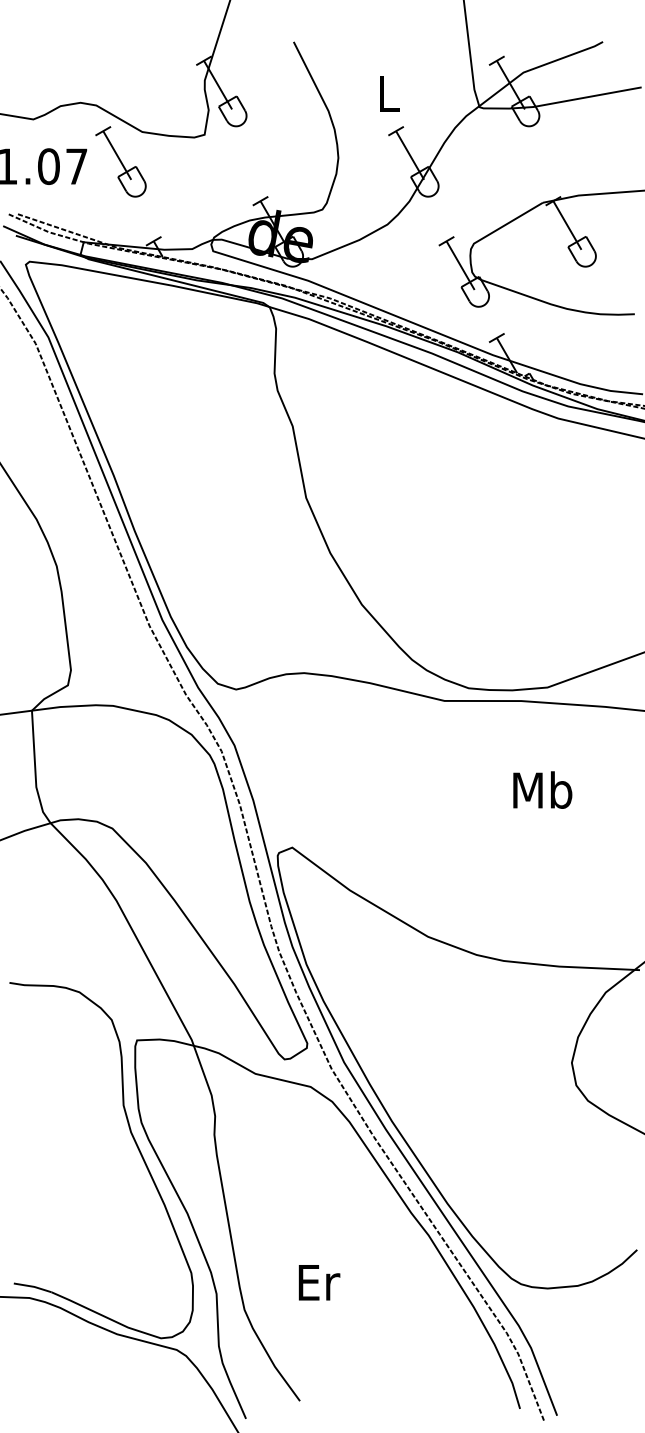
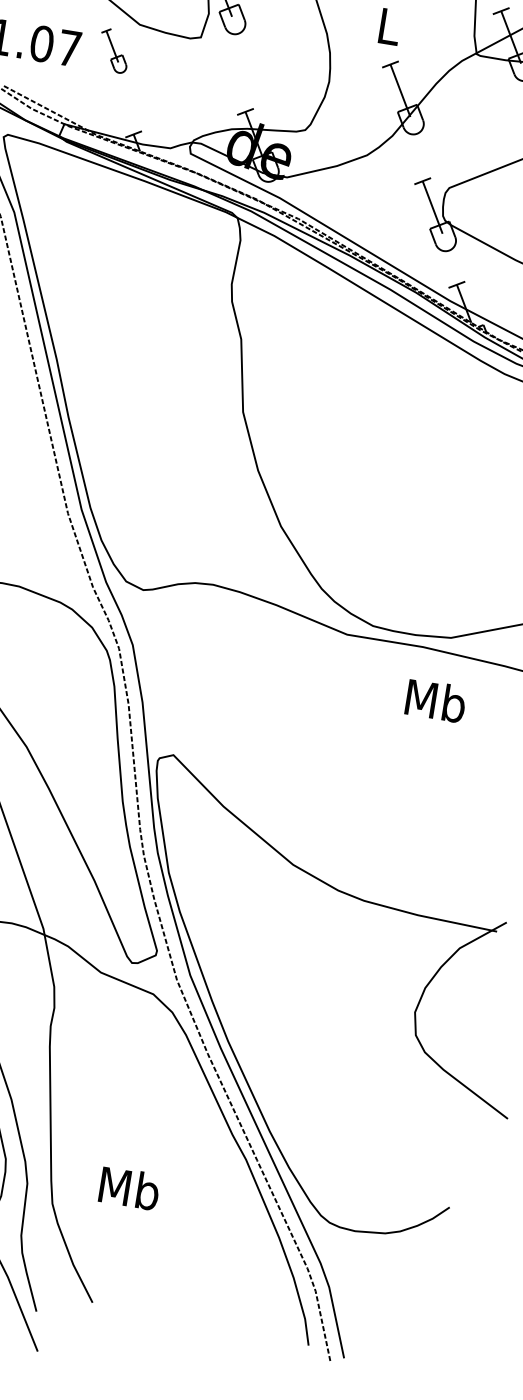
part: (120, 161) -> (113, 50), size x0.6
text: (542, 789) -> (435, 700), moved
text: (317, 1282) -> (128, 1188), Er -> Mb

